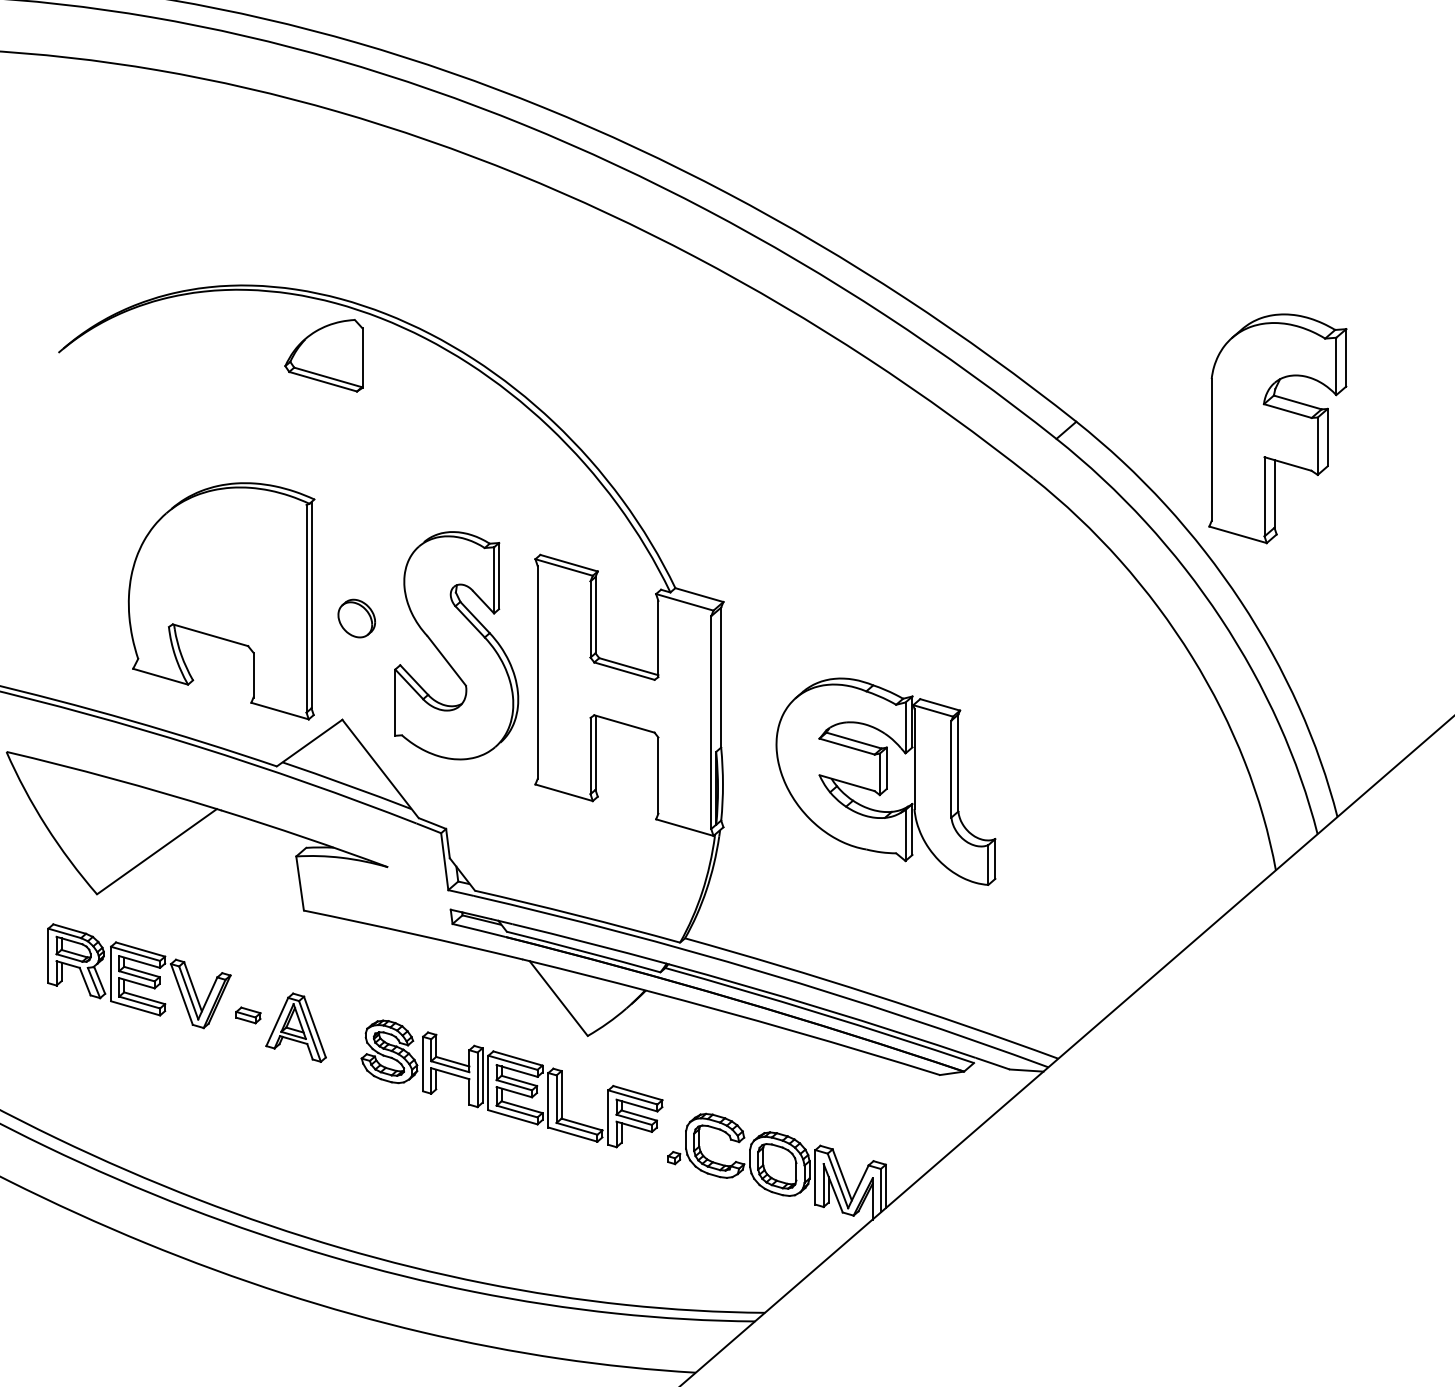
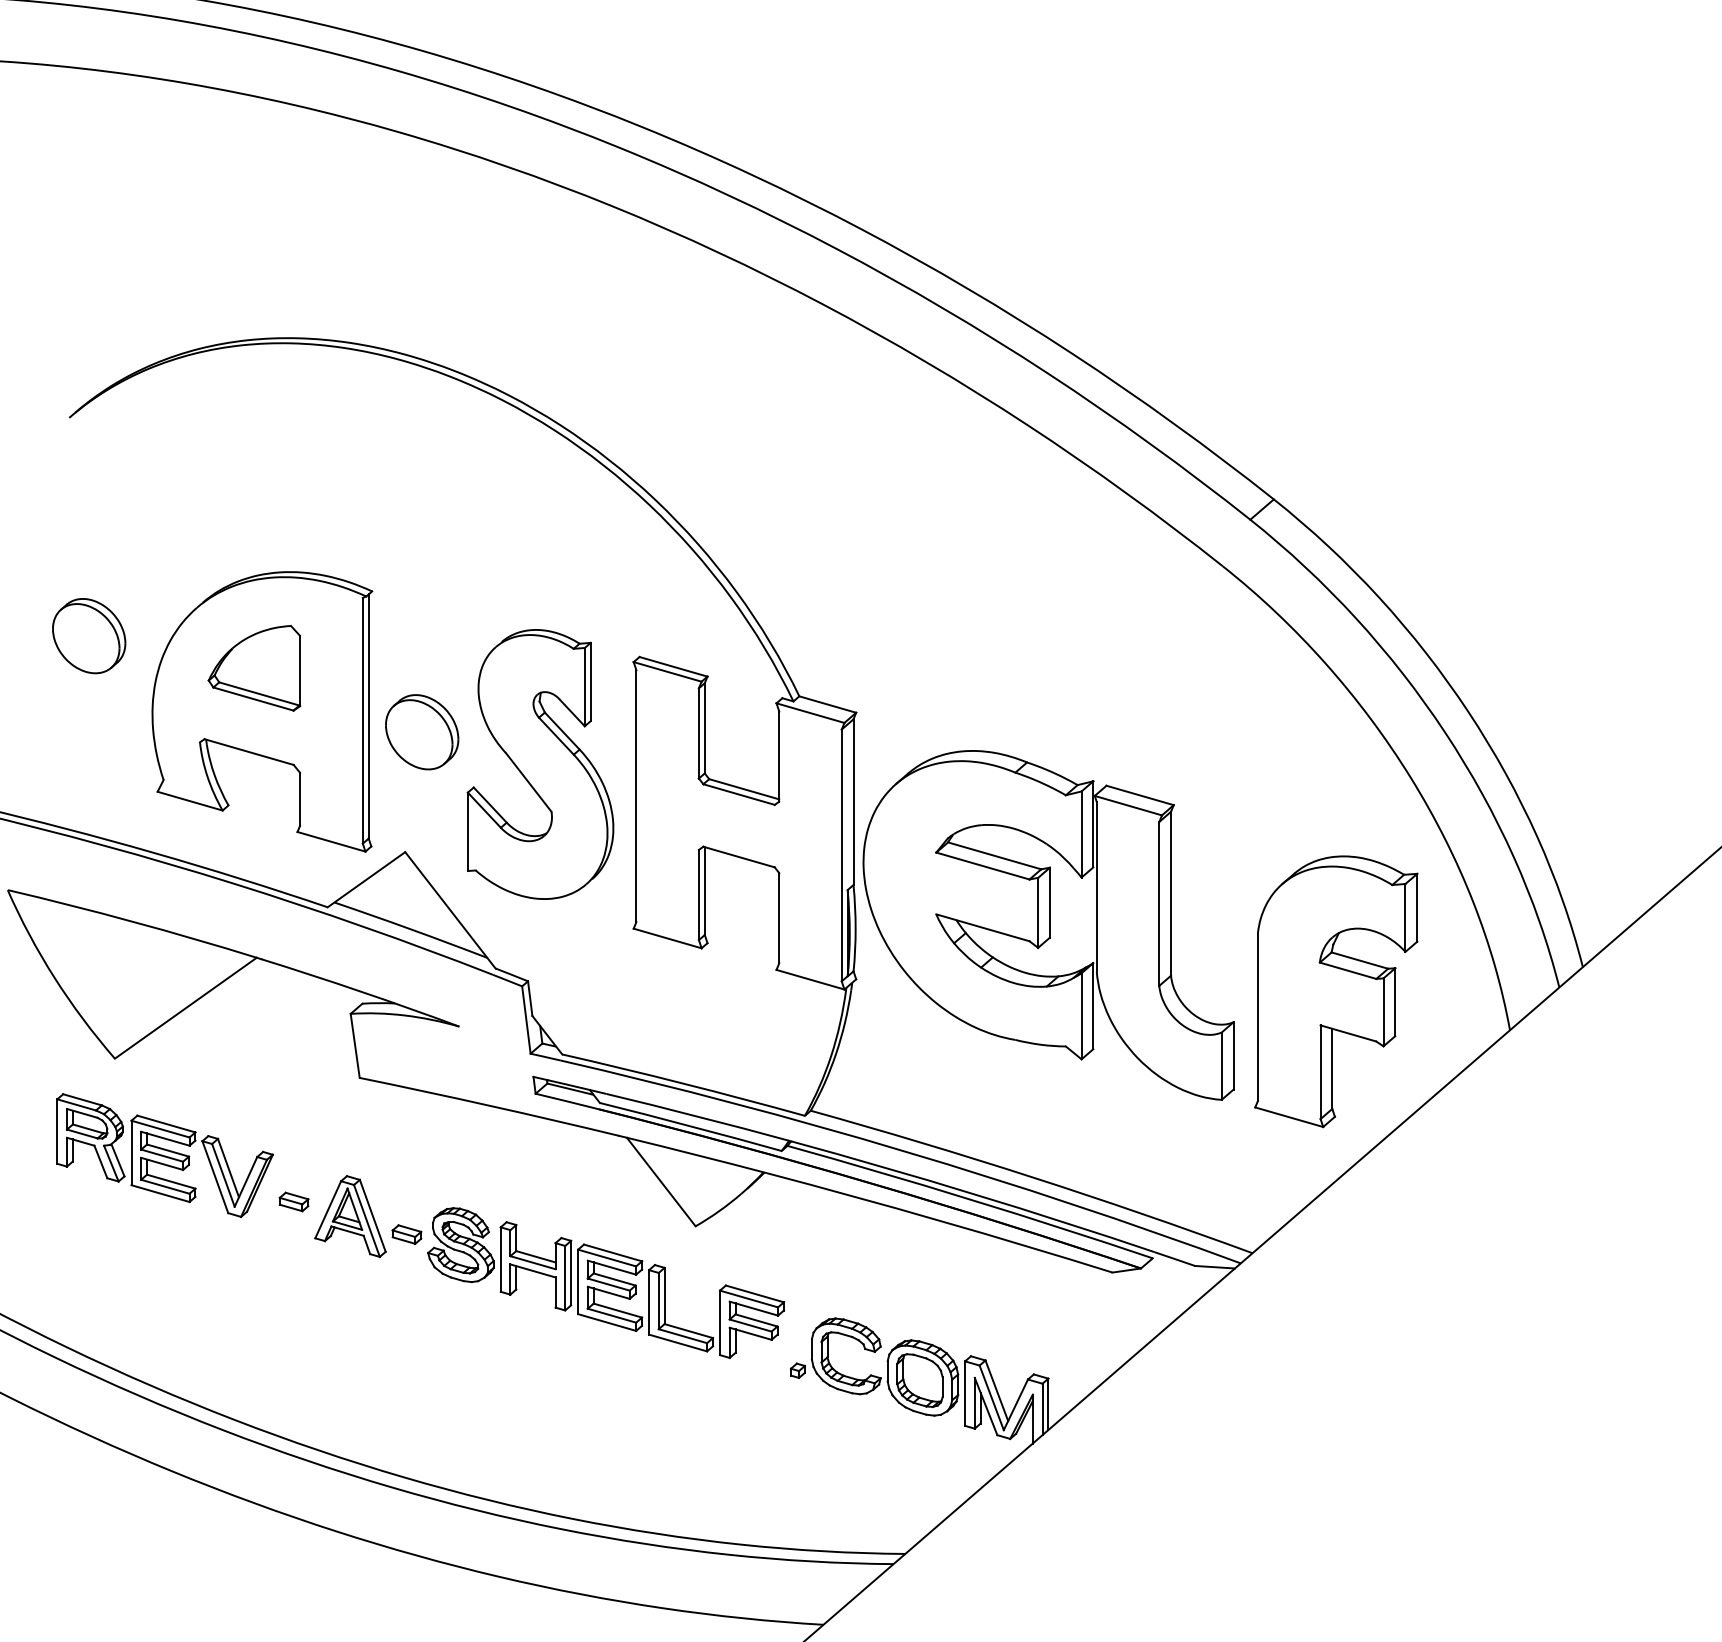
part: (324, 355) -> (254, 668), moved
part: (1278, 428) -> (1336, 991), moved
part: (75, 537) -> (89, 636), added
part: (356, 618) -> (422, 732), size x1.67
part: (885, 781) -> (1048, 925), size x1.43
part: (343, 1042) -> (406, 1234), added

